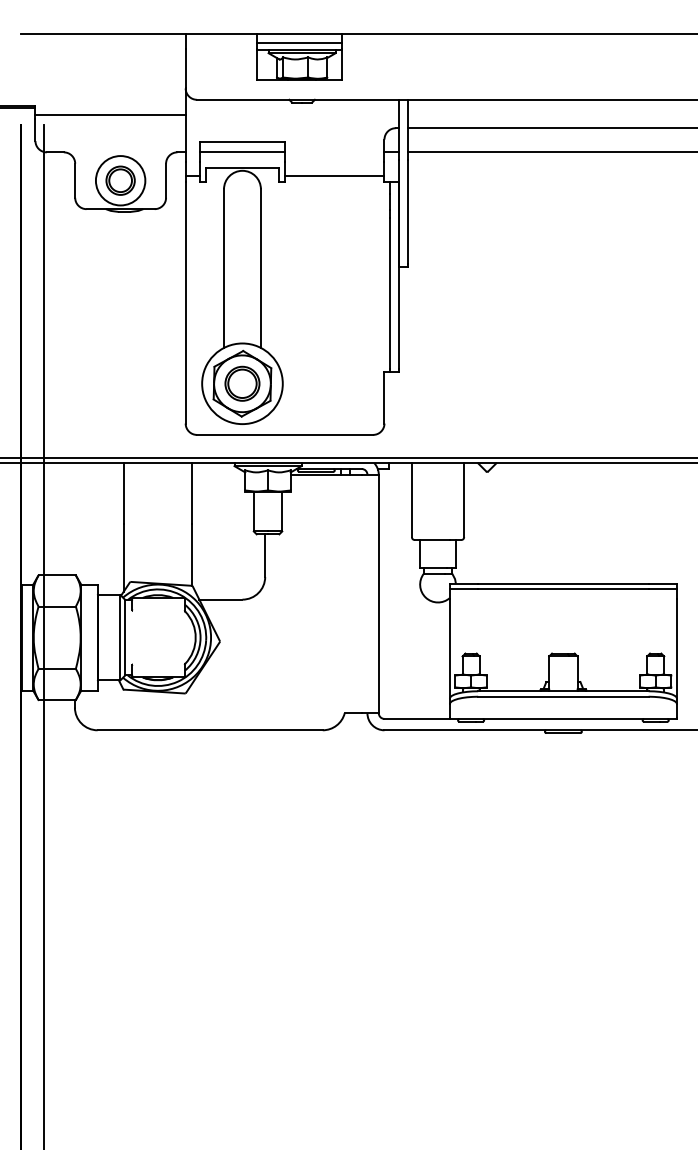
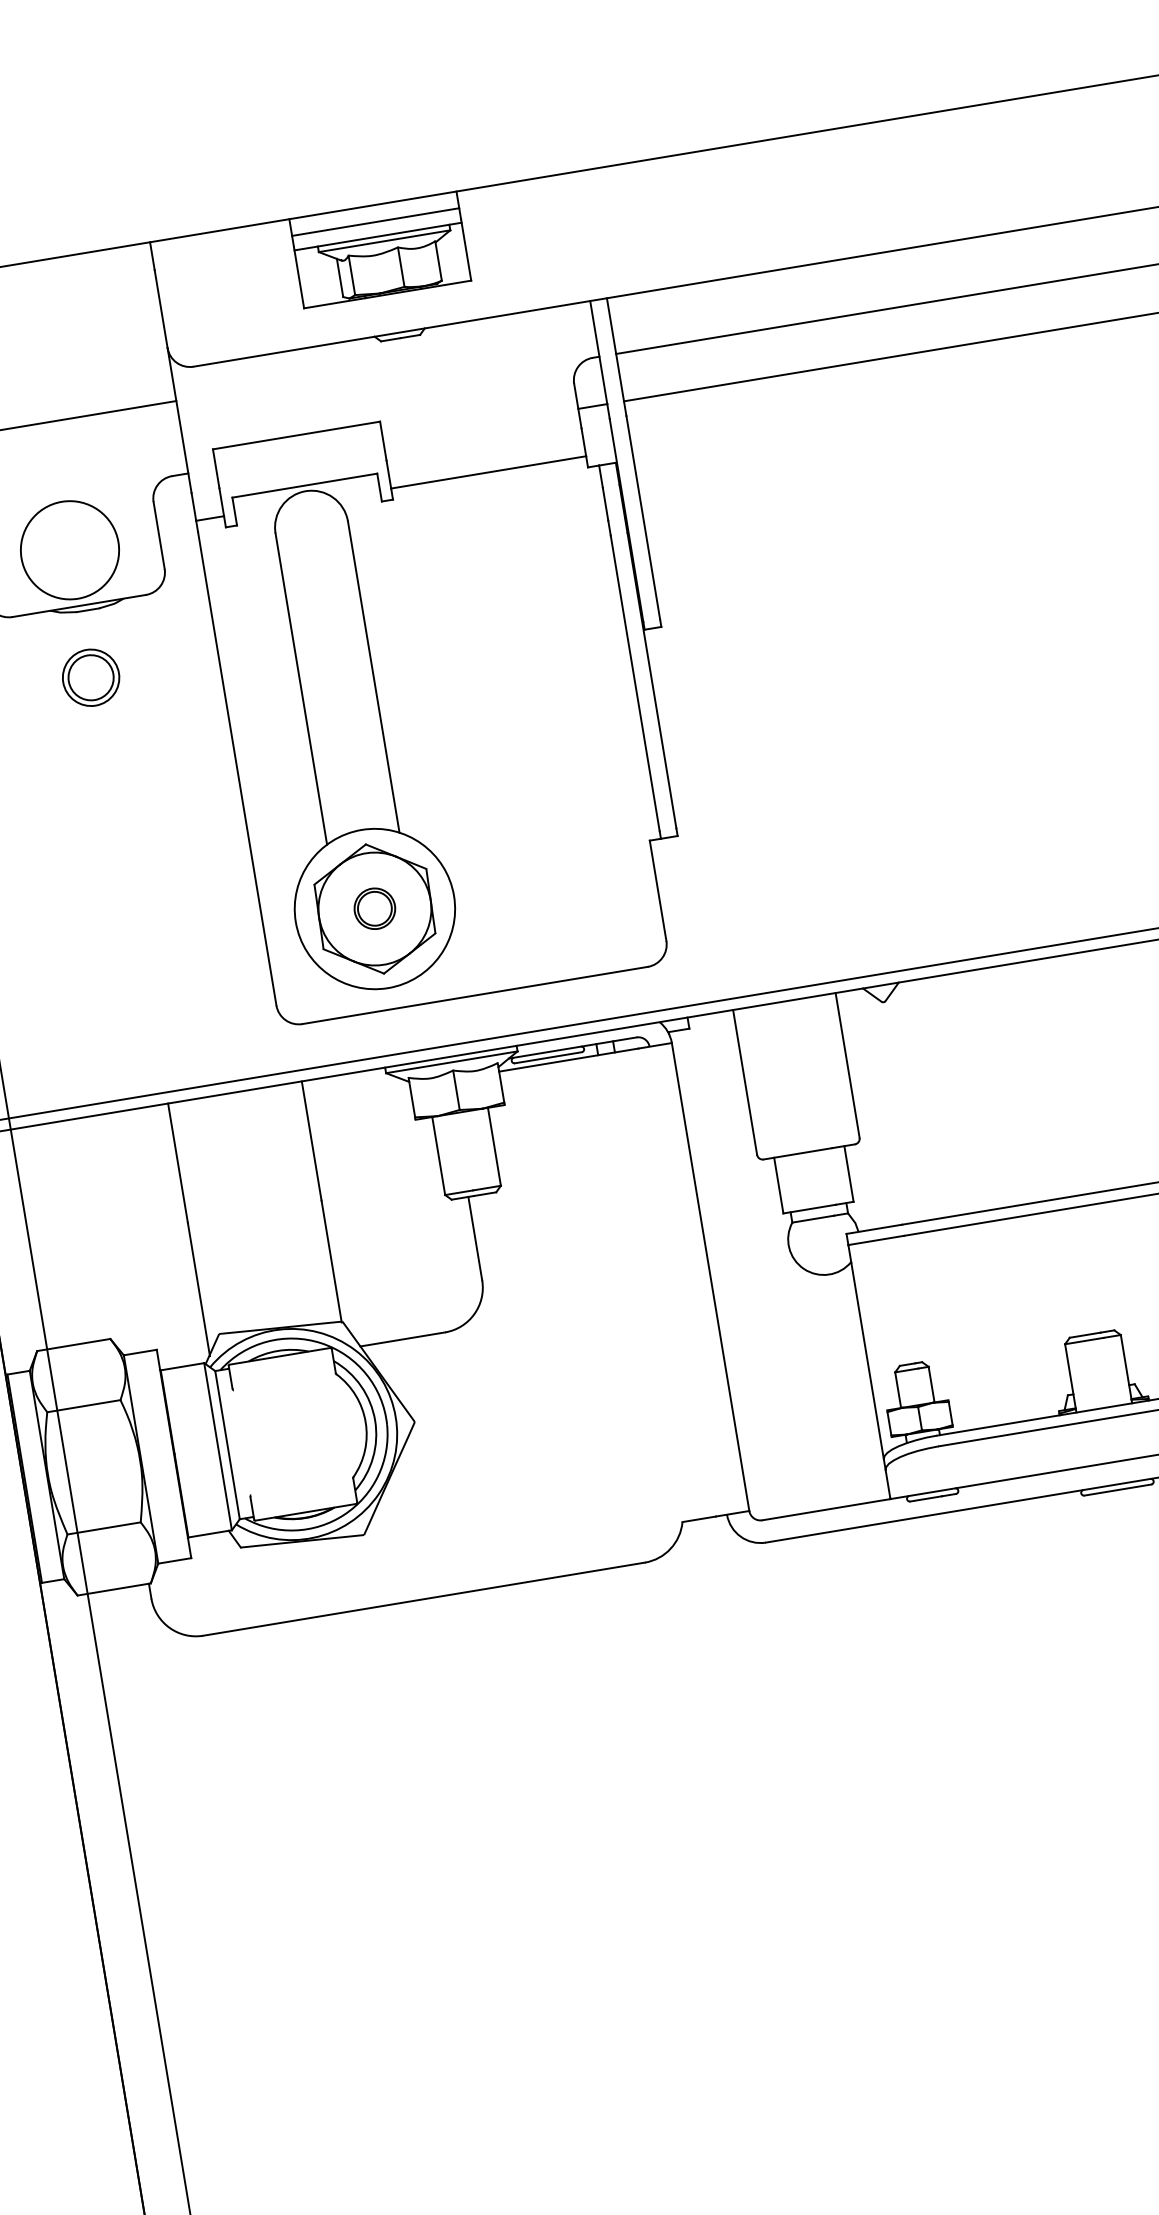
line: (242, 152) -> (299, 455), removed
part: (120, 180) -> (90, 677), moved
part: (242, 383) -> (374, 908), size x0.6

